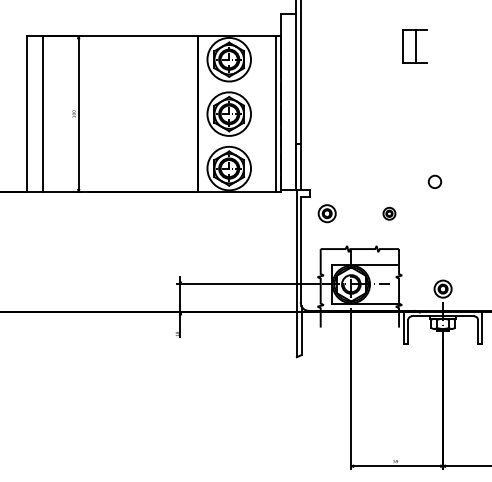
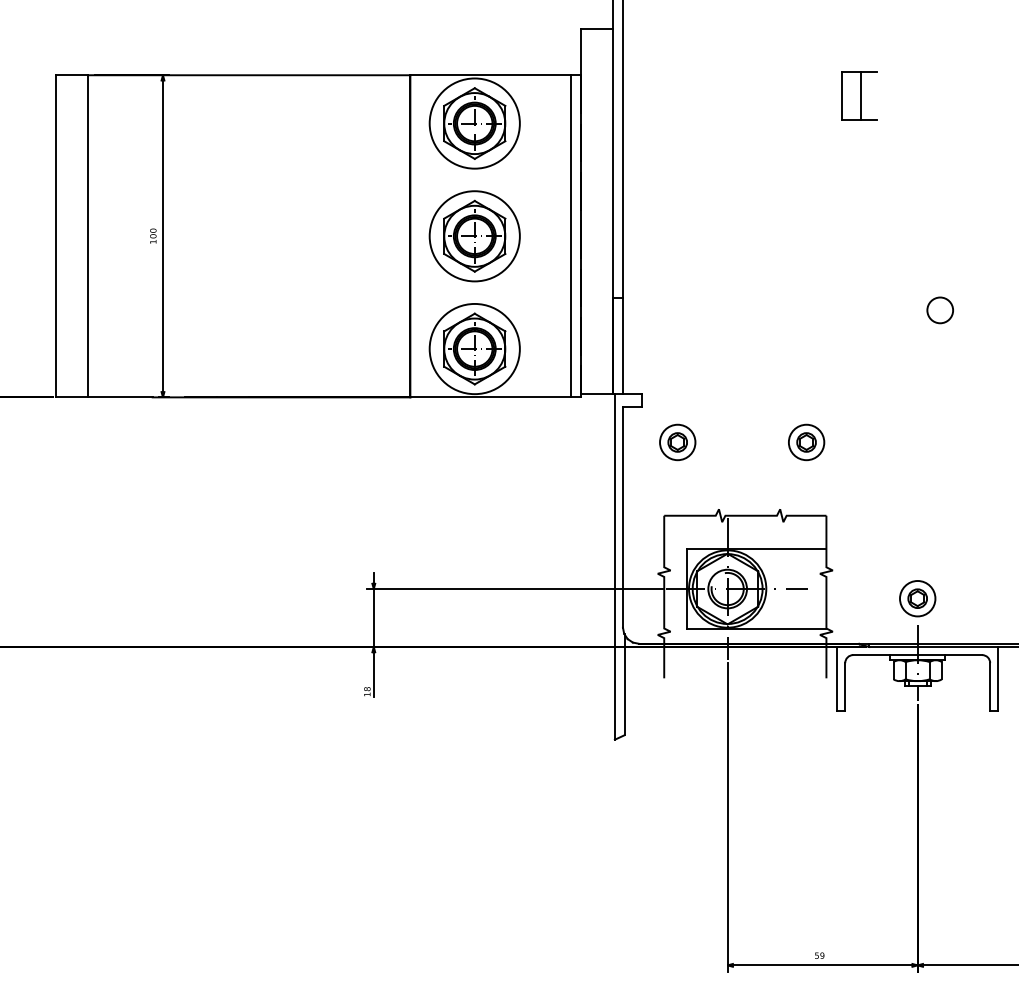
part: (415, 46) -> (860, 96), size x0.71
circle: (434, 181) -> (939, 309), moved
part: (389, 213) -> (806, 442), size x1.43

